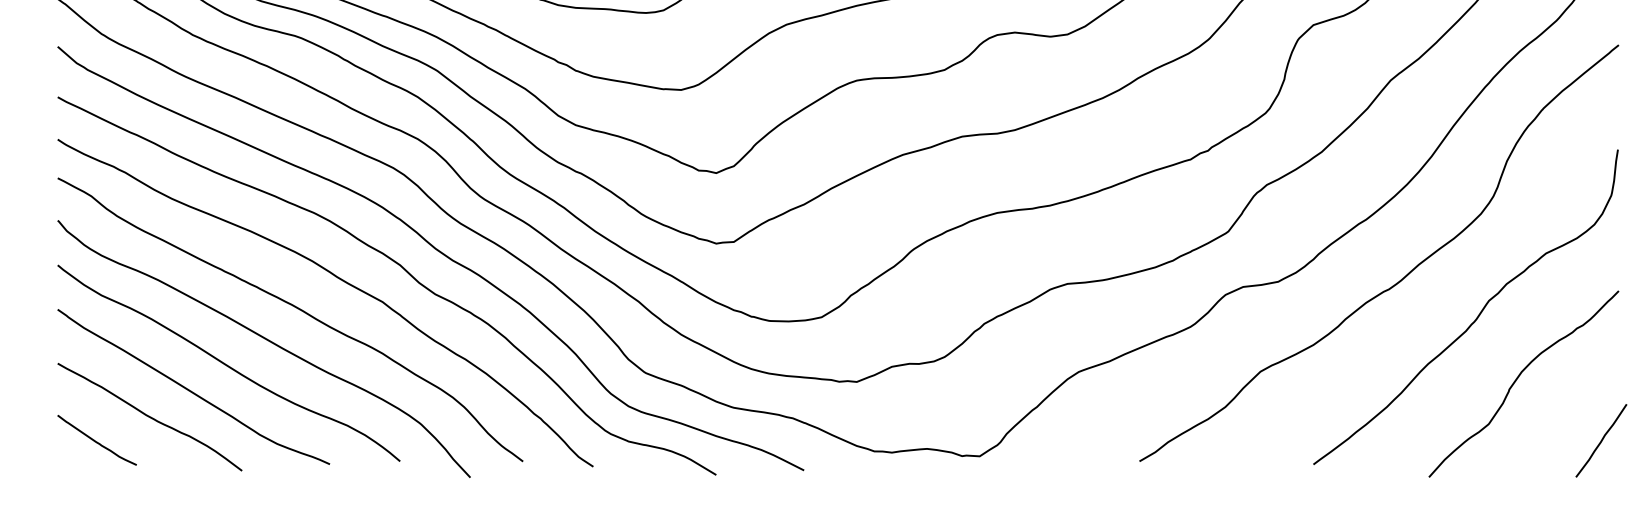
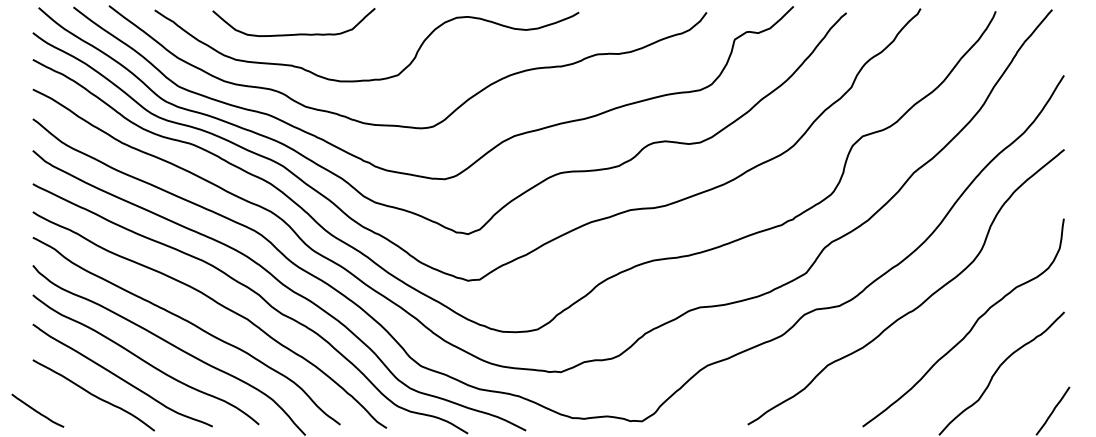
curve: (96, 439) -> (37, 410), moved

